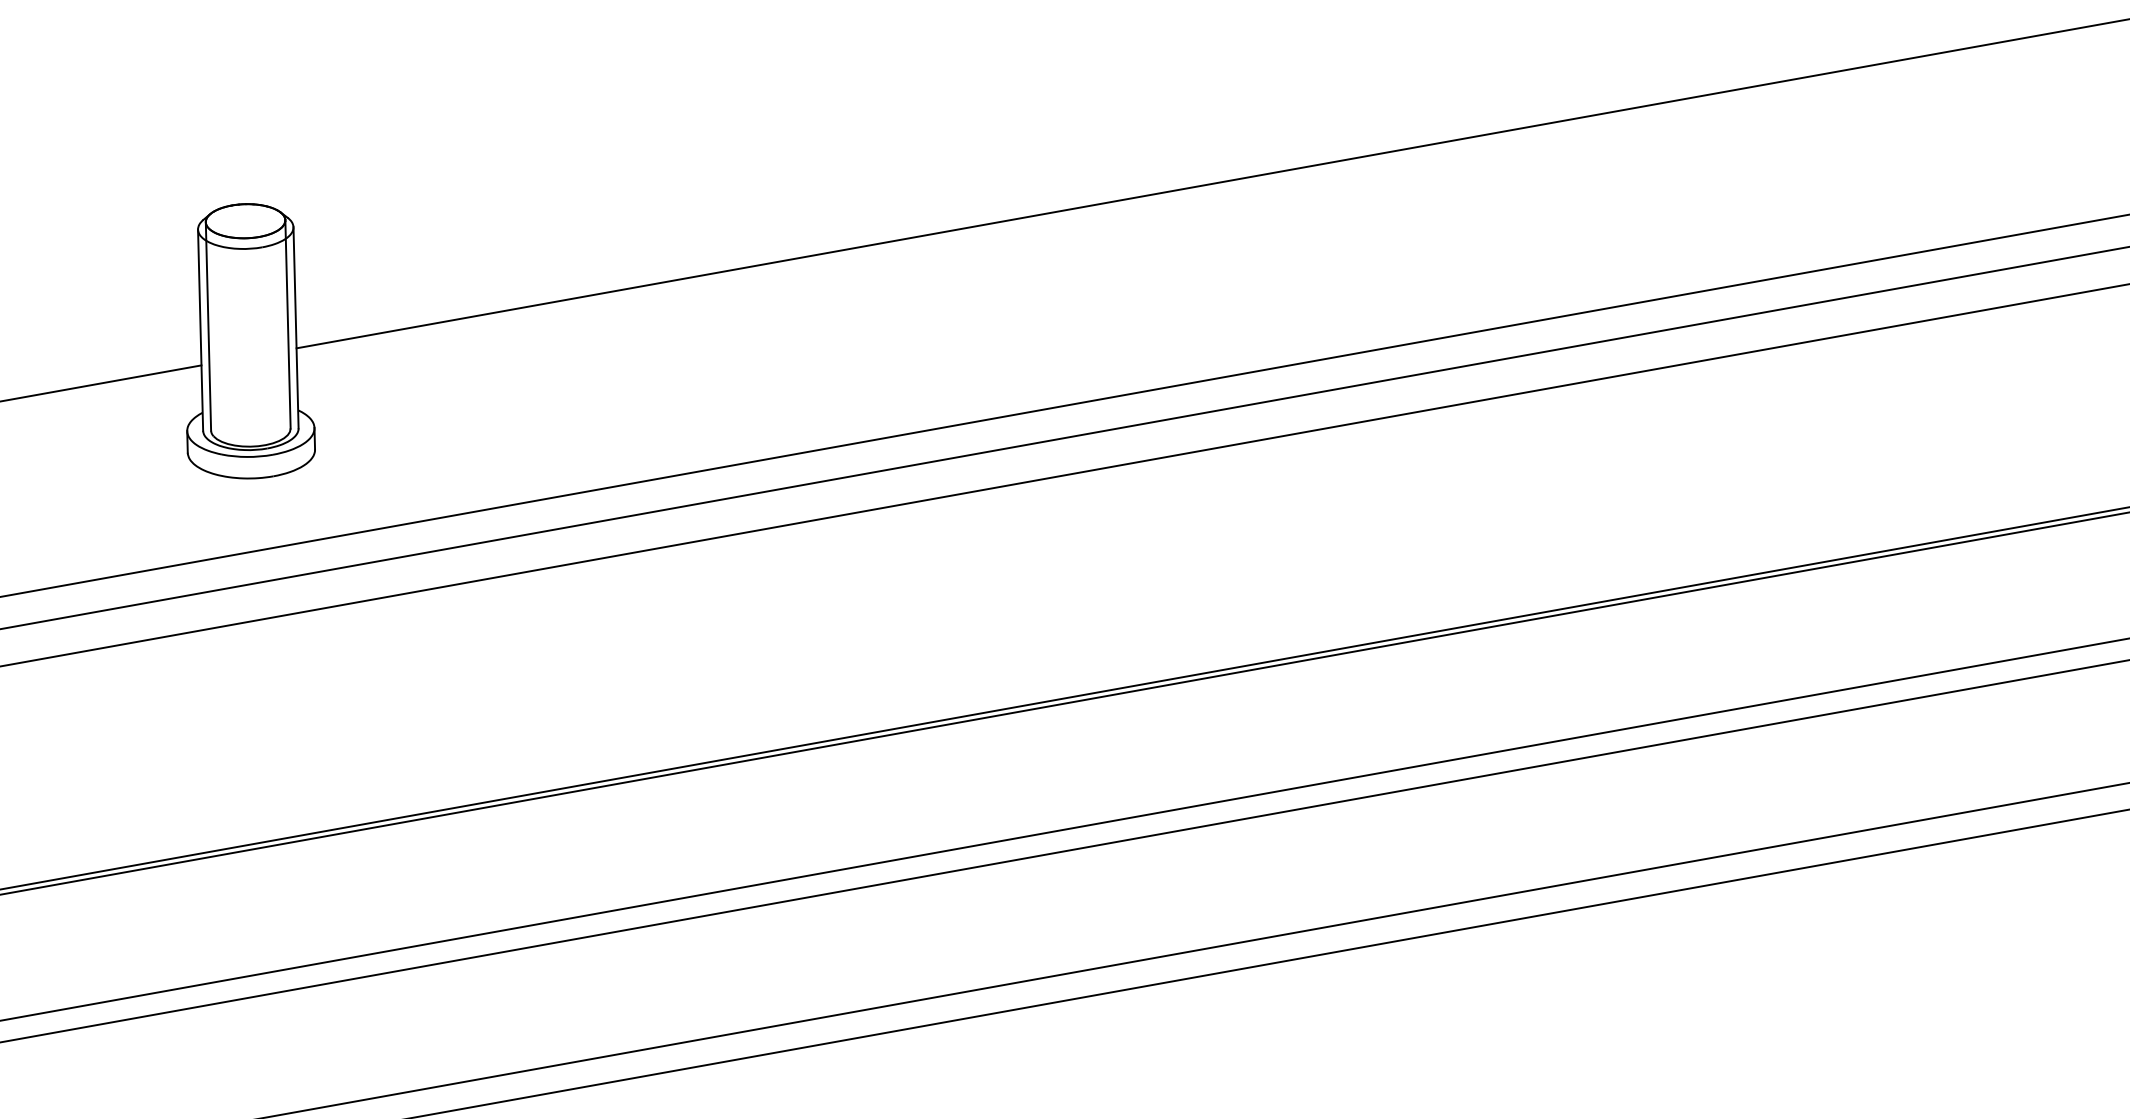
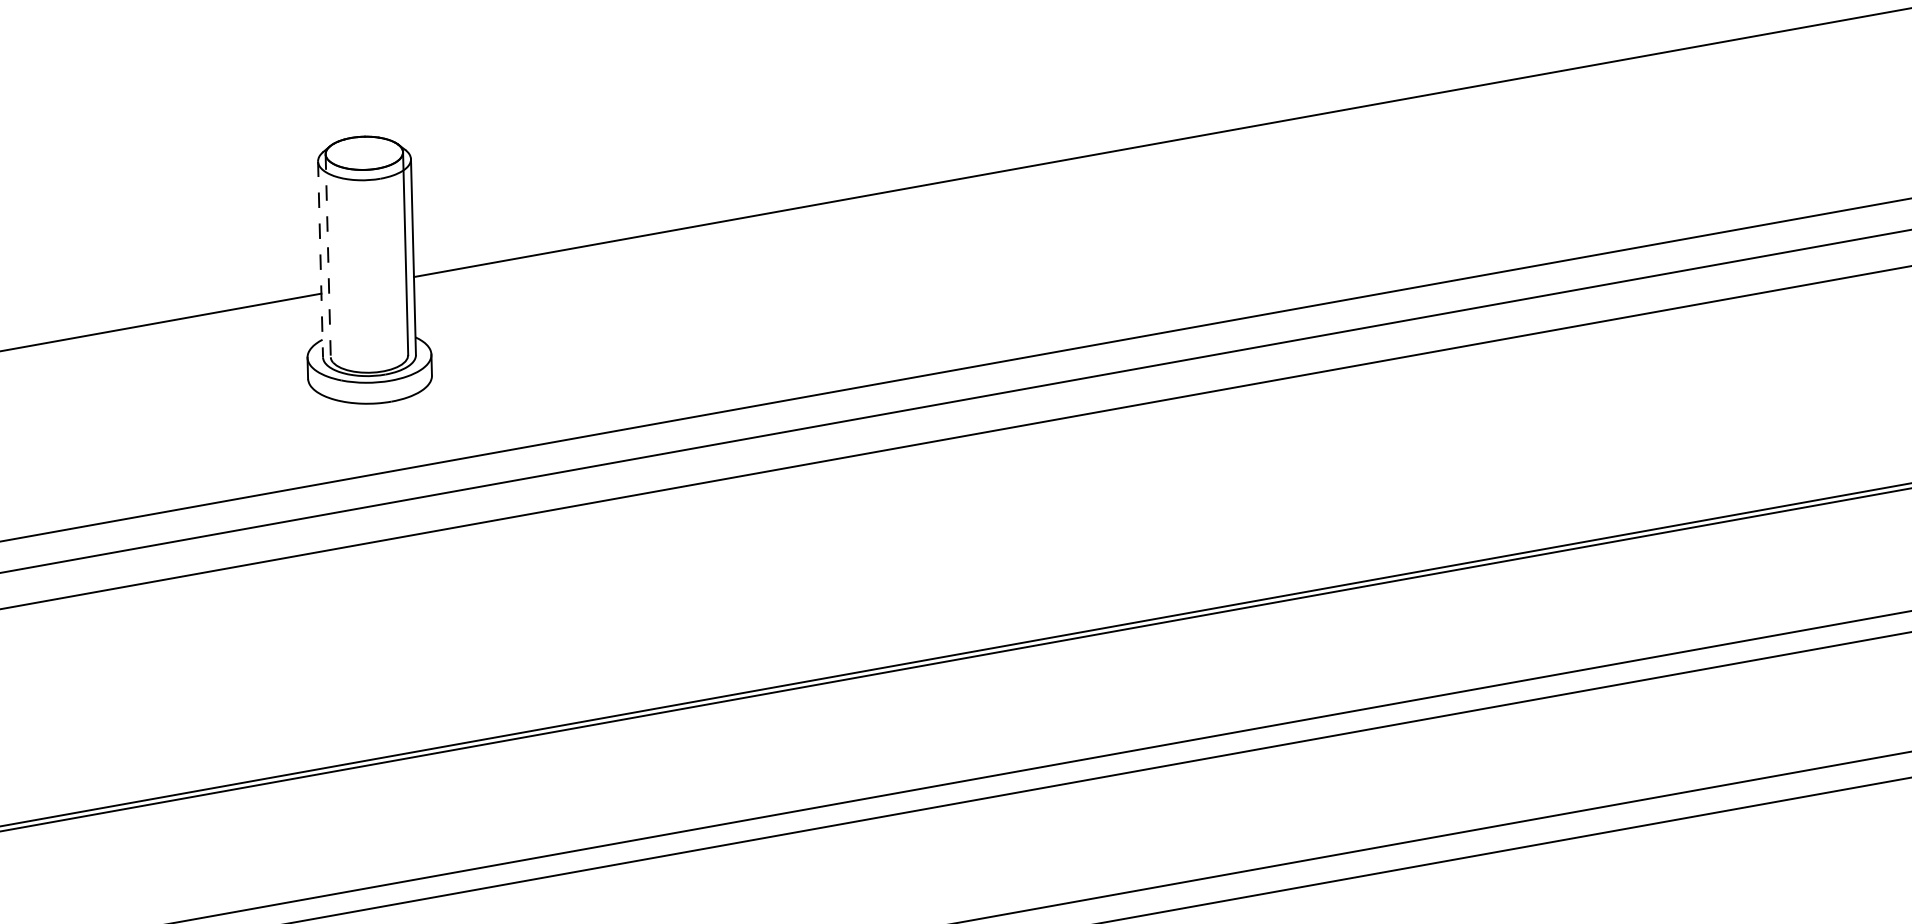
line: (208, 326) -> (328, 255), solid -> dashed
line: (200, 330) -> (320, 259), solid -> dashed

